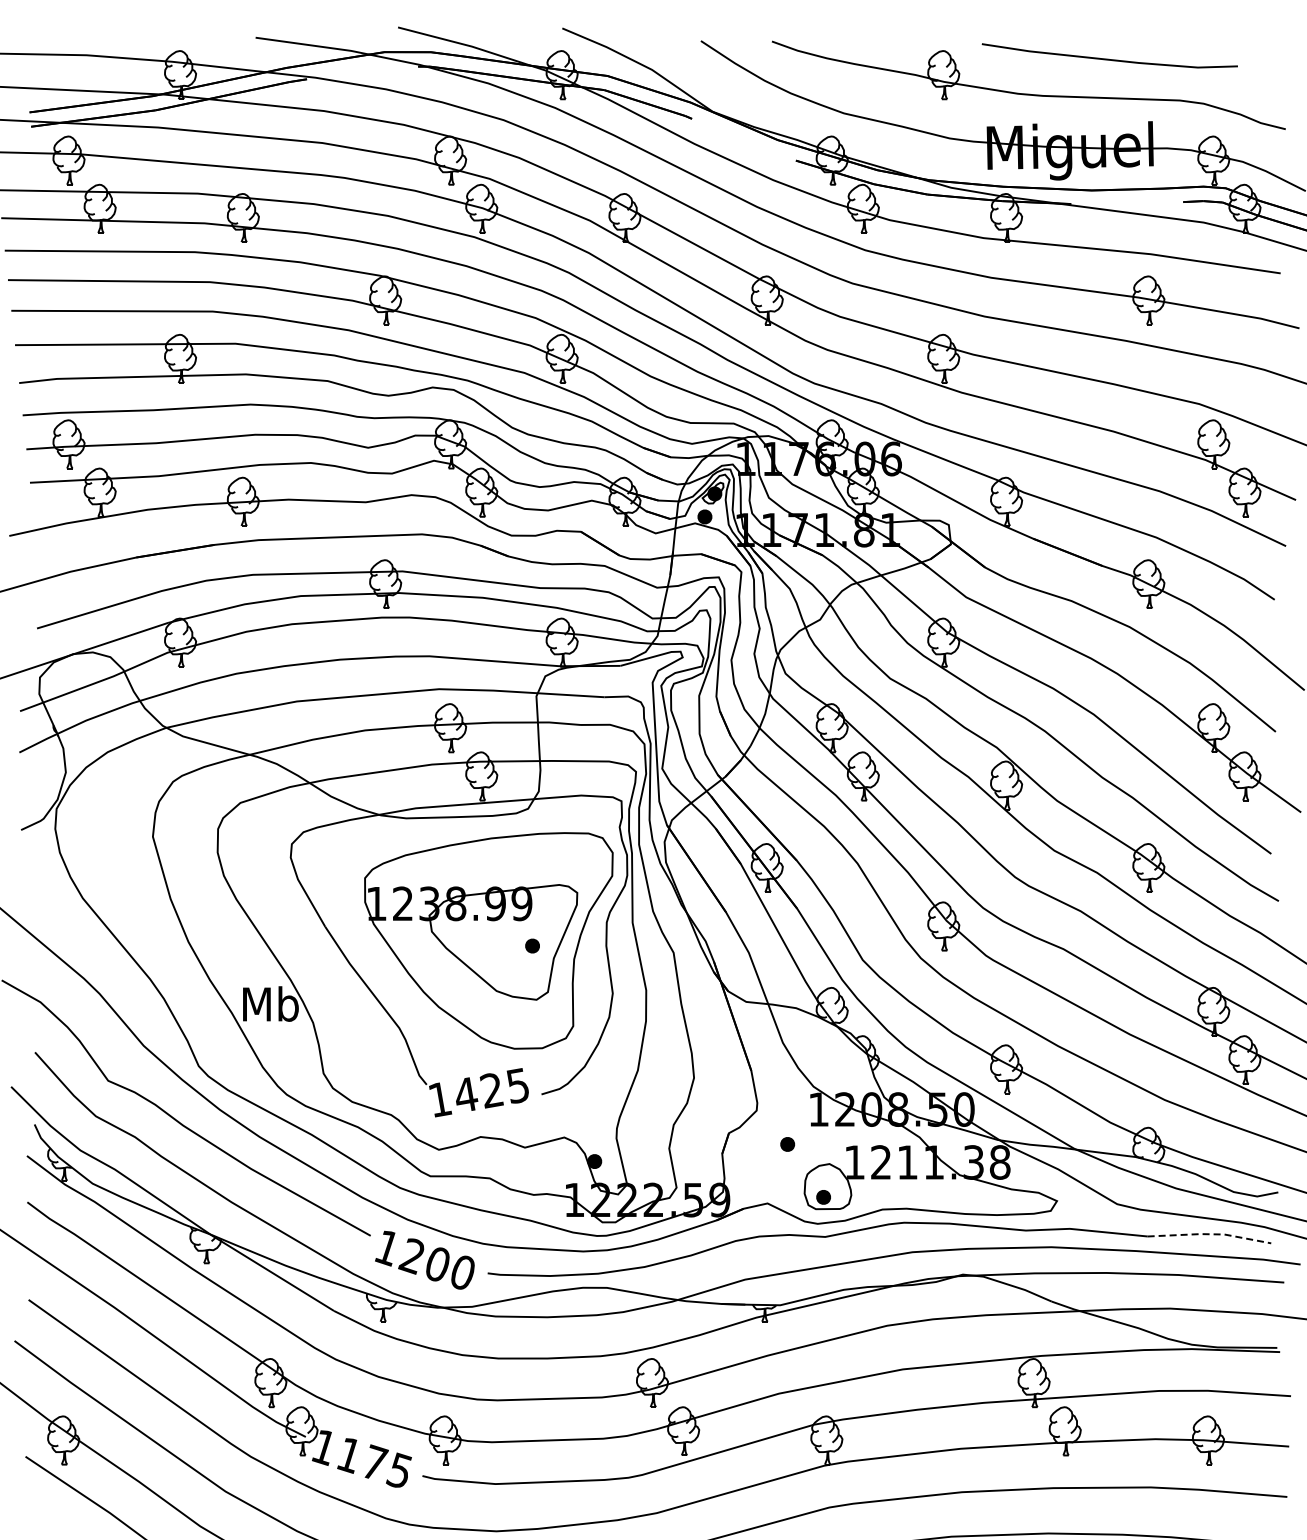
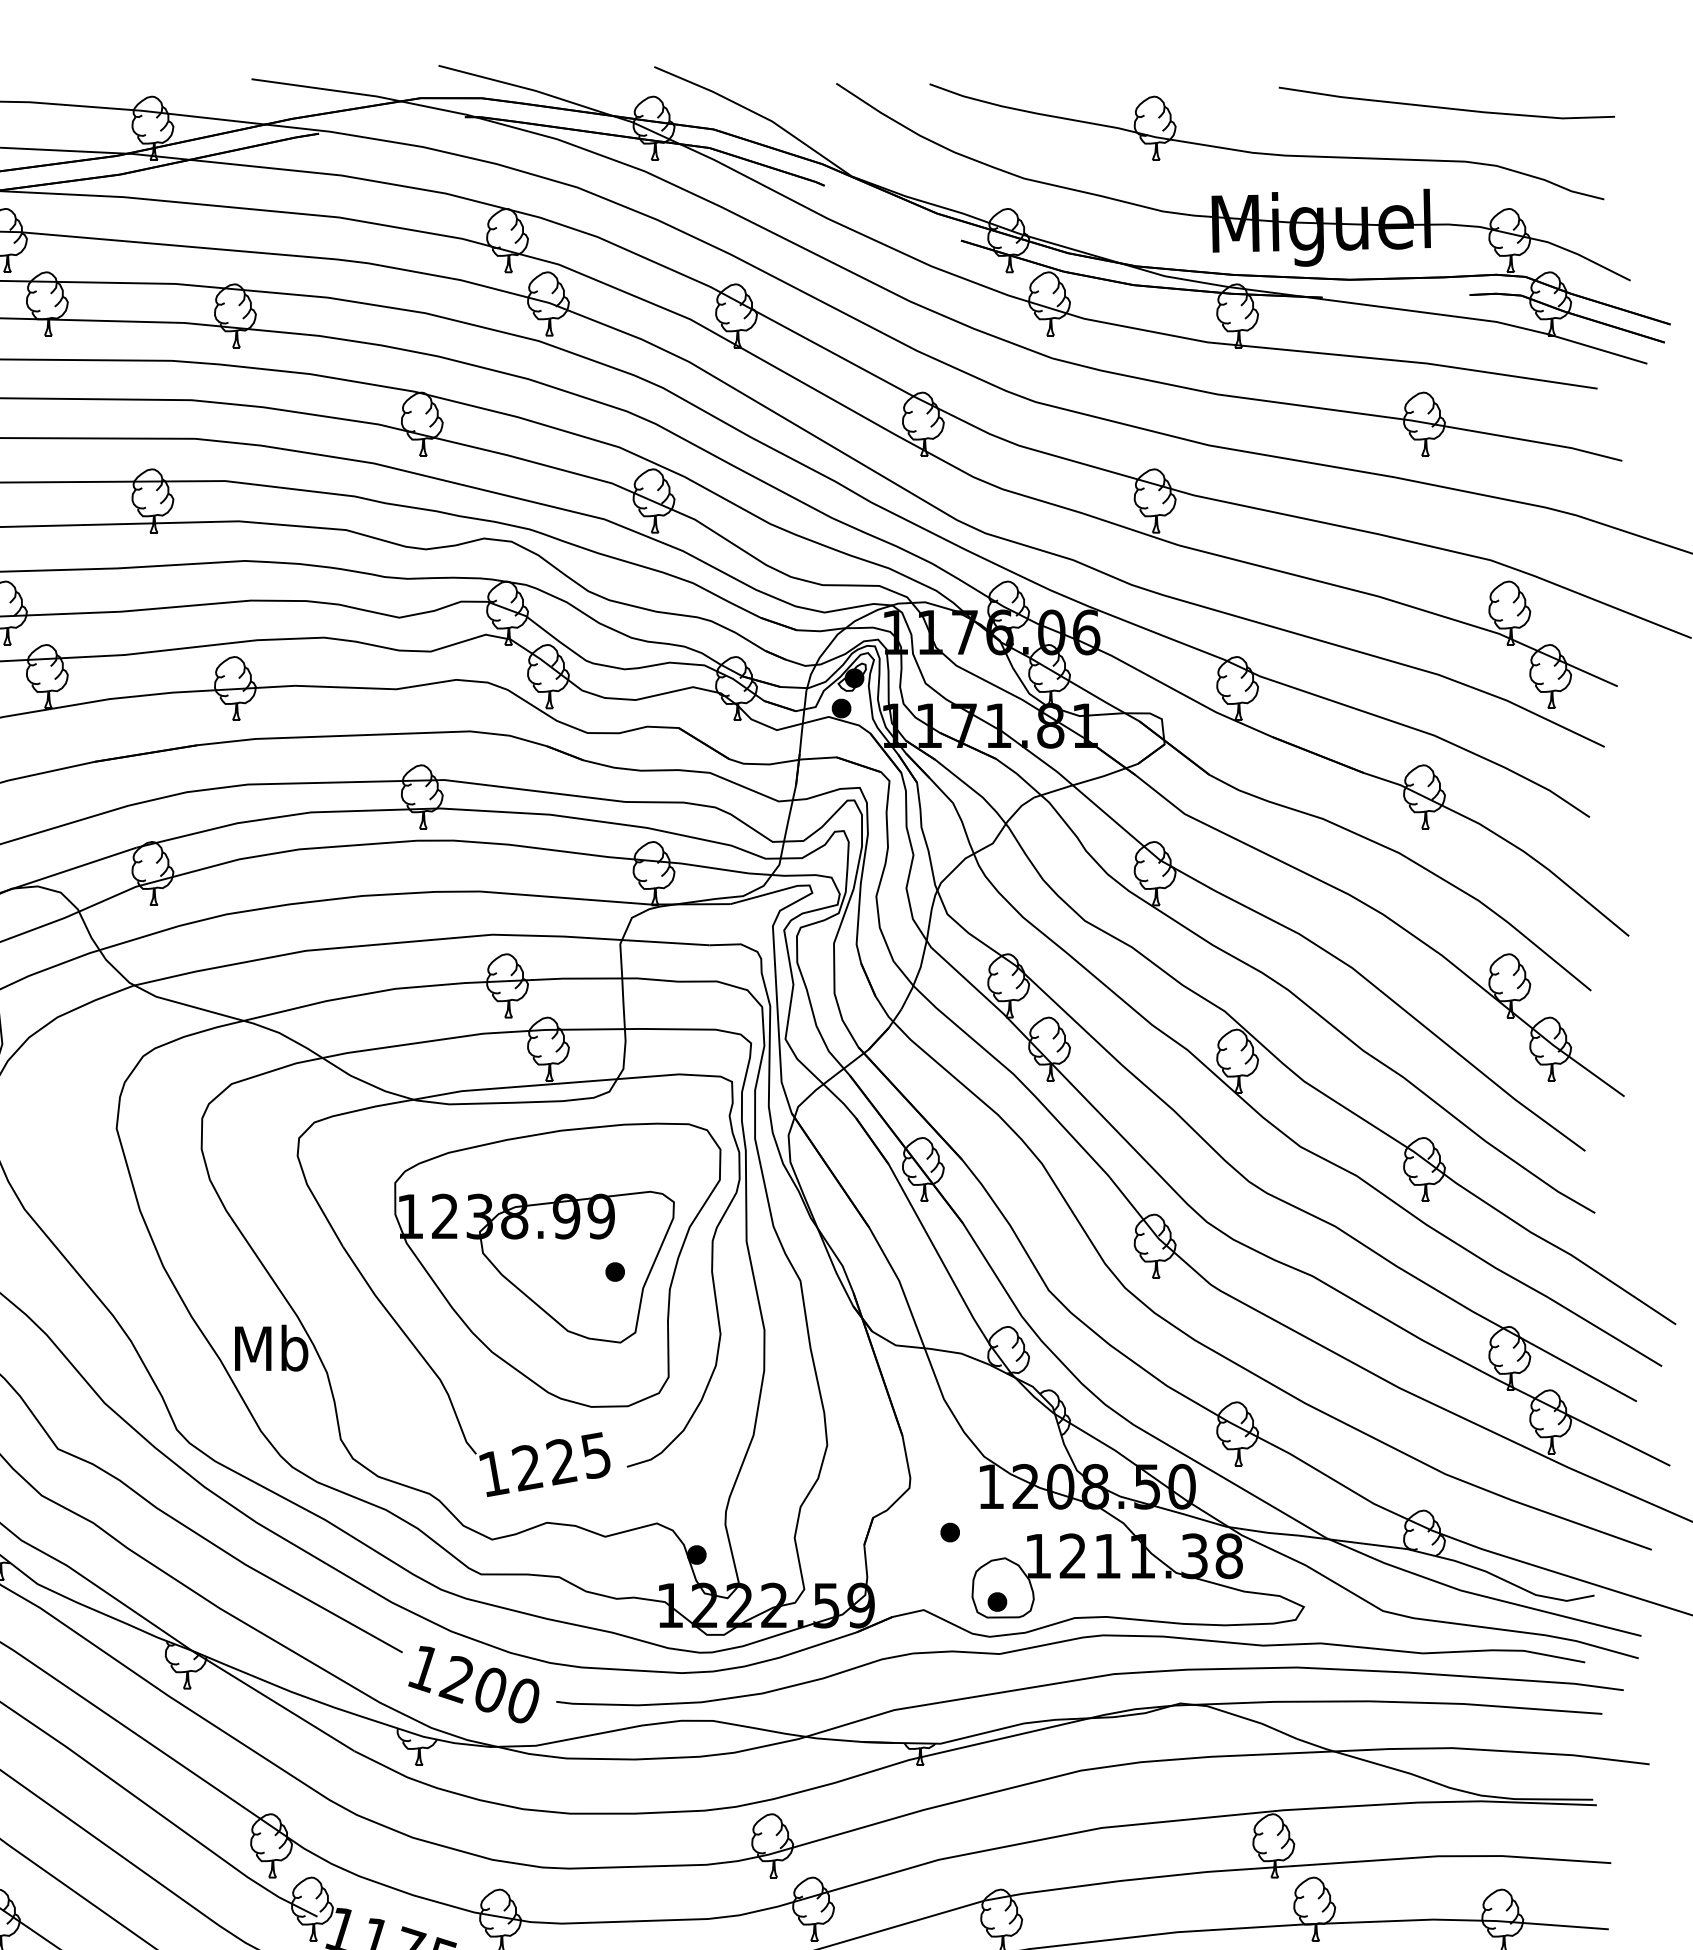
line: (1108, 58) -> (1445, 106), moved
text: (465, 1095) -> (527, 1468), 1425 -> 1225
line: (1210, 1234) -> (1505, 1650), dashed -> solid

